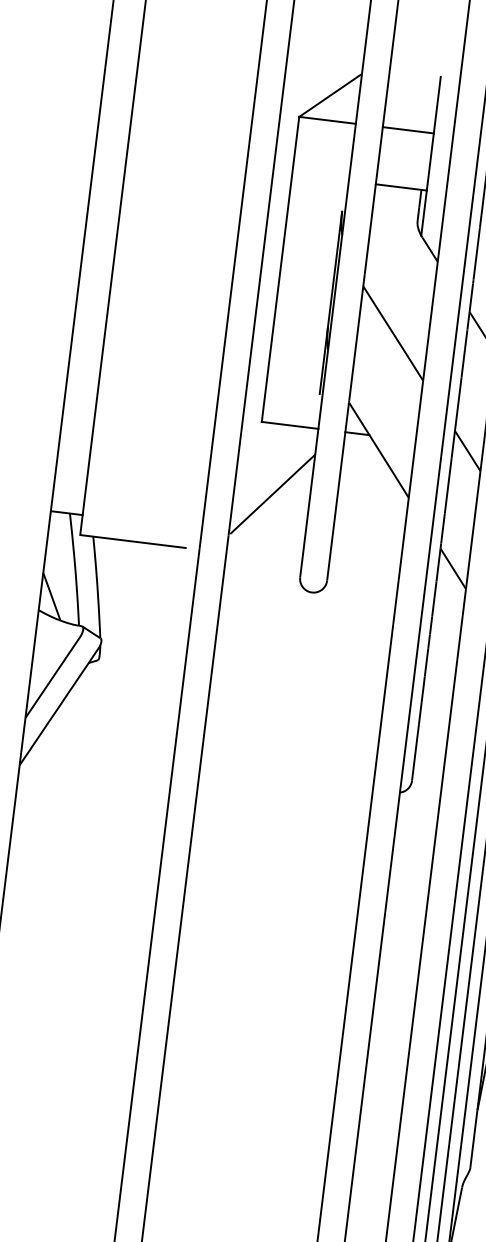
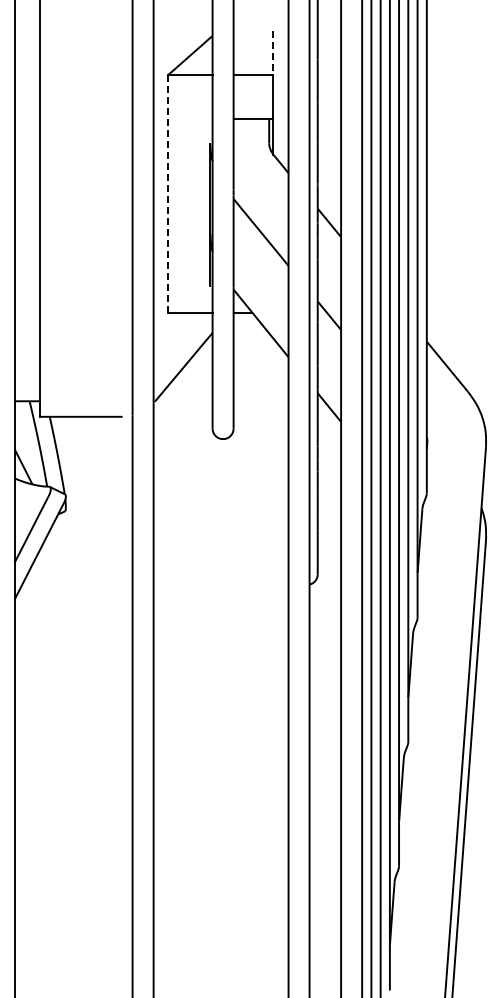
line: (437, 106) -> (273, 53), solid -> dashed
line: (280, 269) -> (168, 193), solid -> dashed

